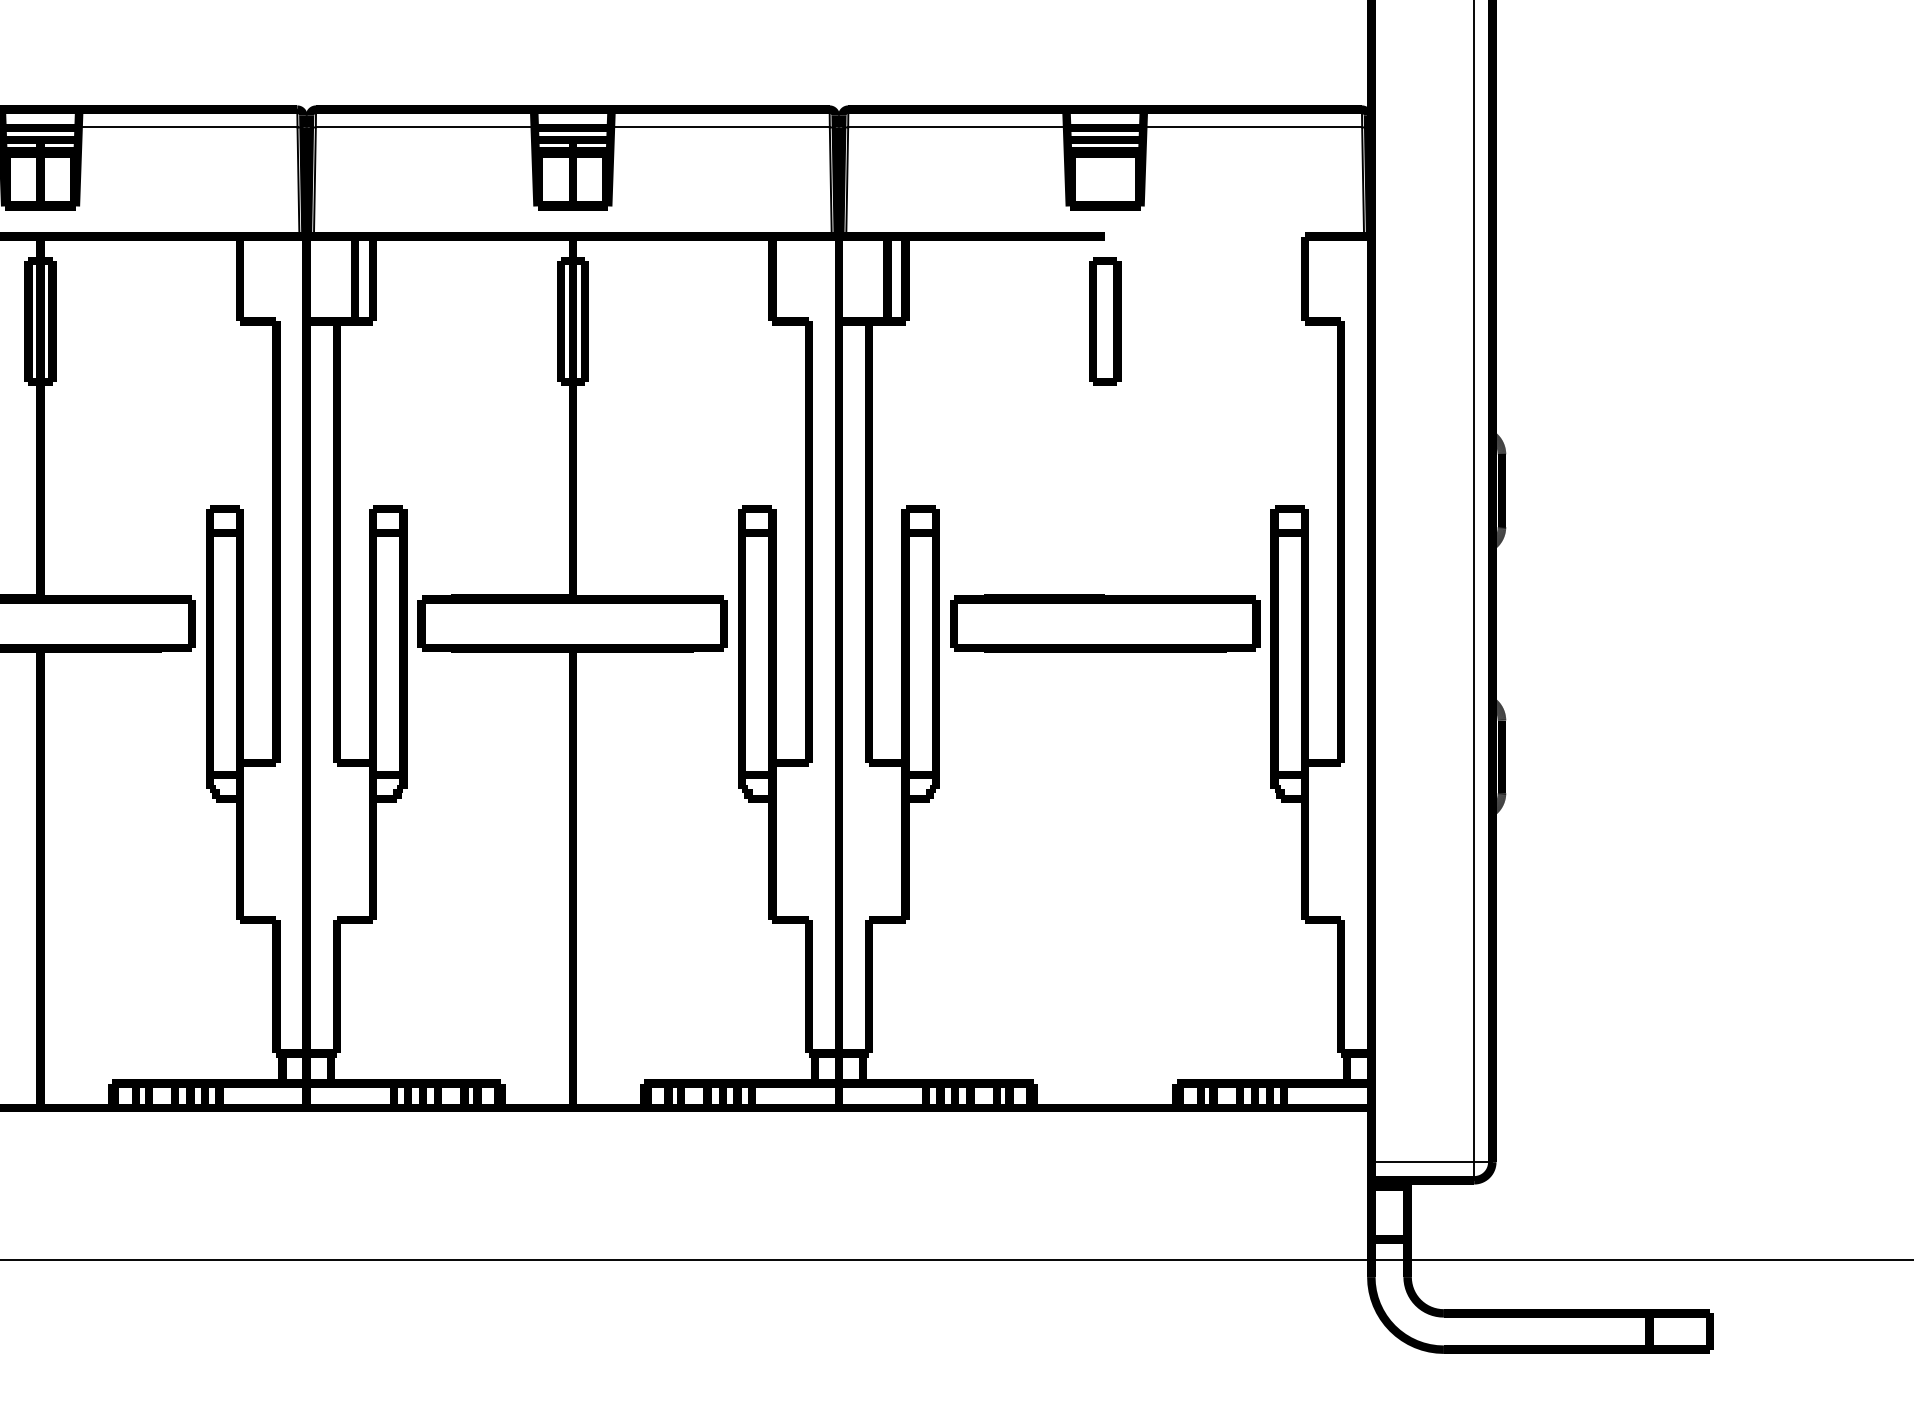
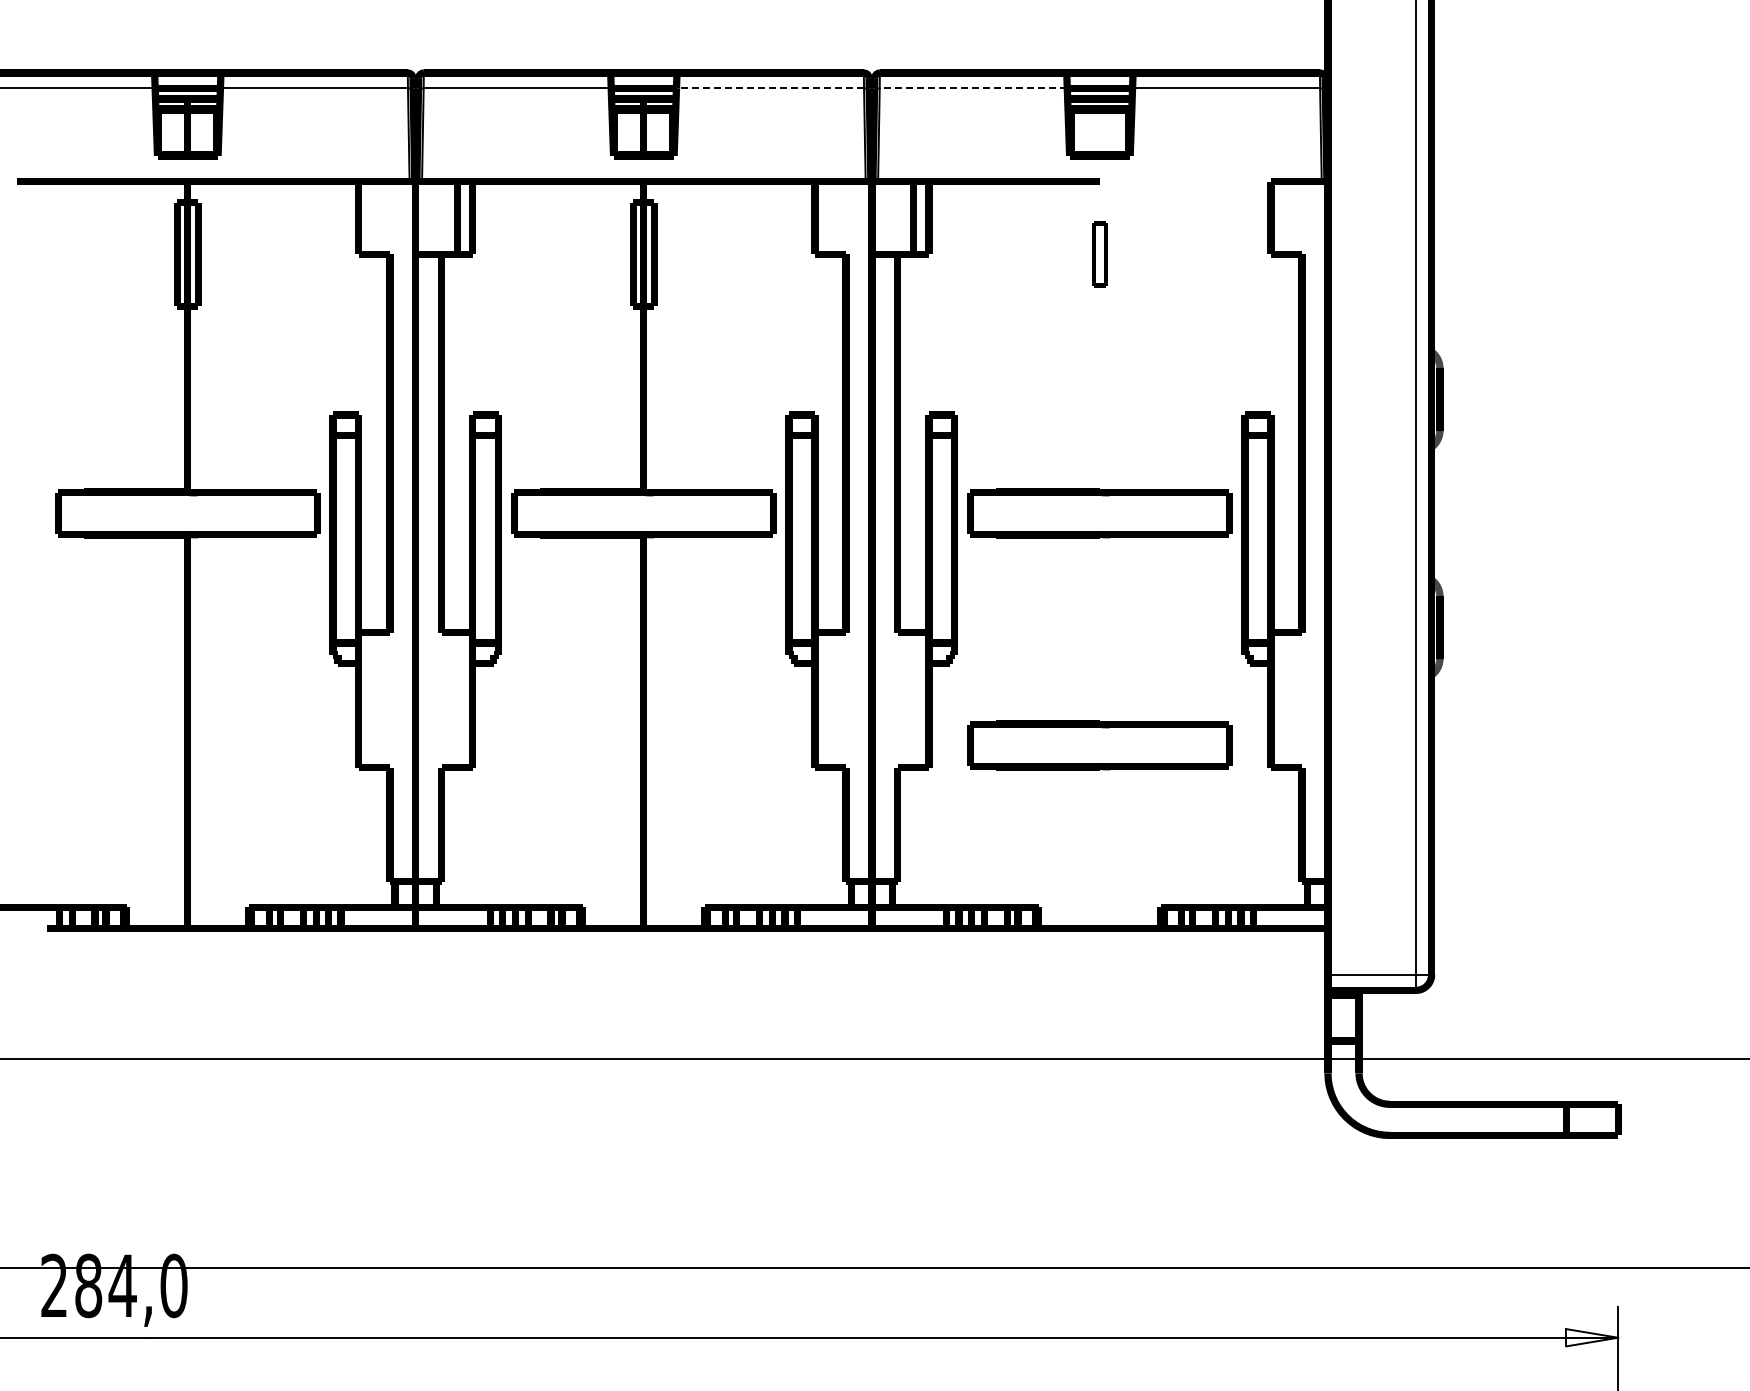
line: (720, 127) -> (770, 88), solid -> dashed
line: (957, 127) -> (973, 88), solid -> dashed
part: (1104, 321) -> (1099, 254), size x0.6
part: (1104, 894) -> (1099, 745), added

